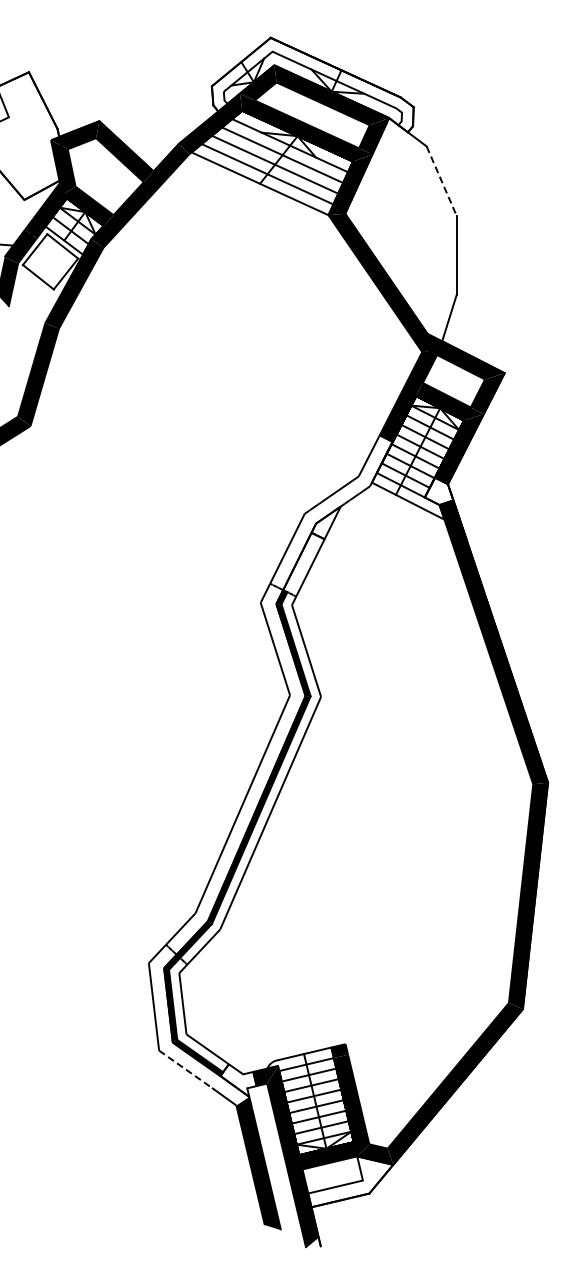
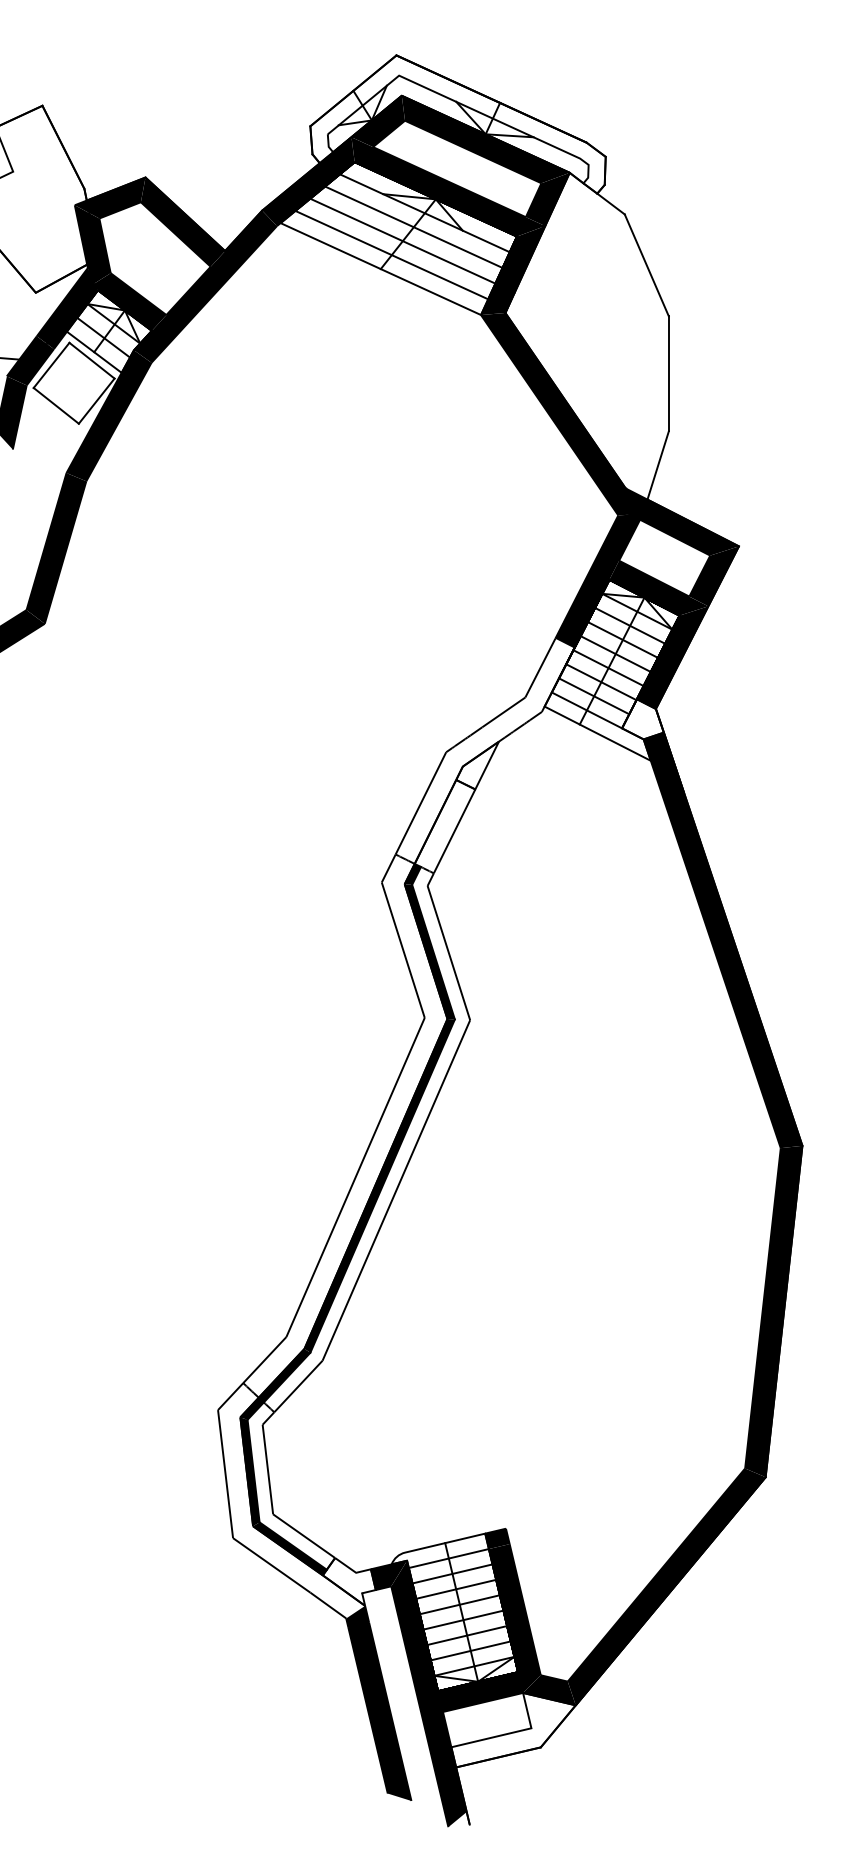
line: (441, 181) -> (646, 265), dashed -> solid
line: (185, 1069) -> (271, 1565), dashed -> solid

